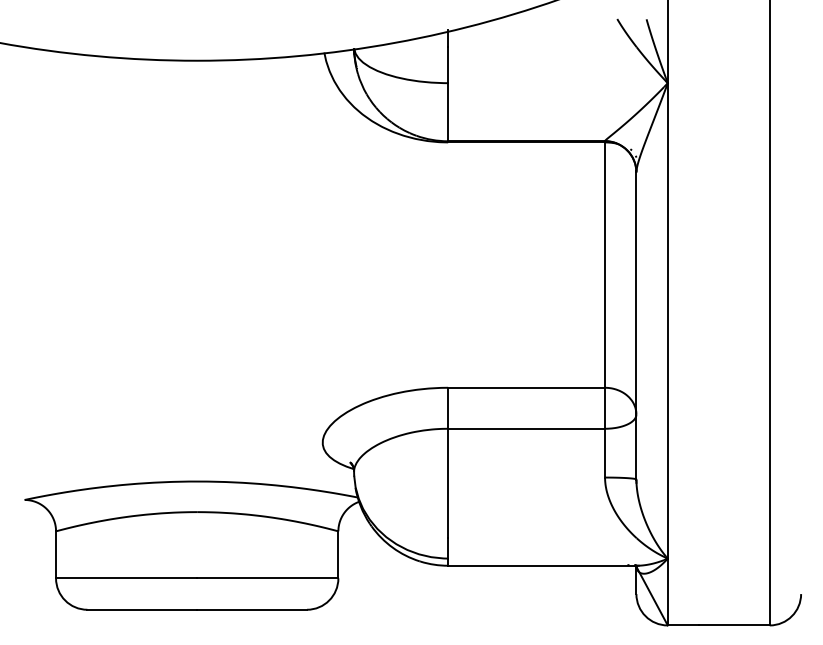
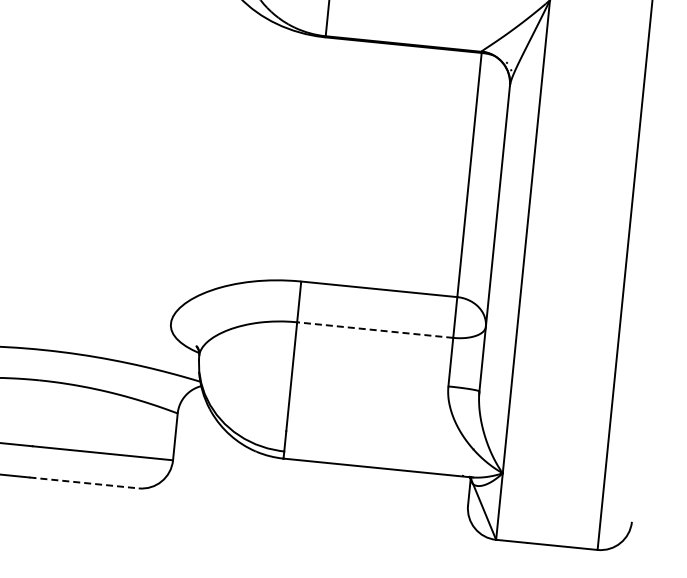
line: (526, 428) -> (375, 329), solid -> dashed
line: (252, 609) -> (84, 482), solid -> dashed

